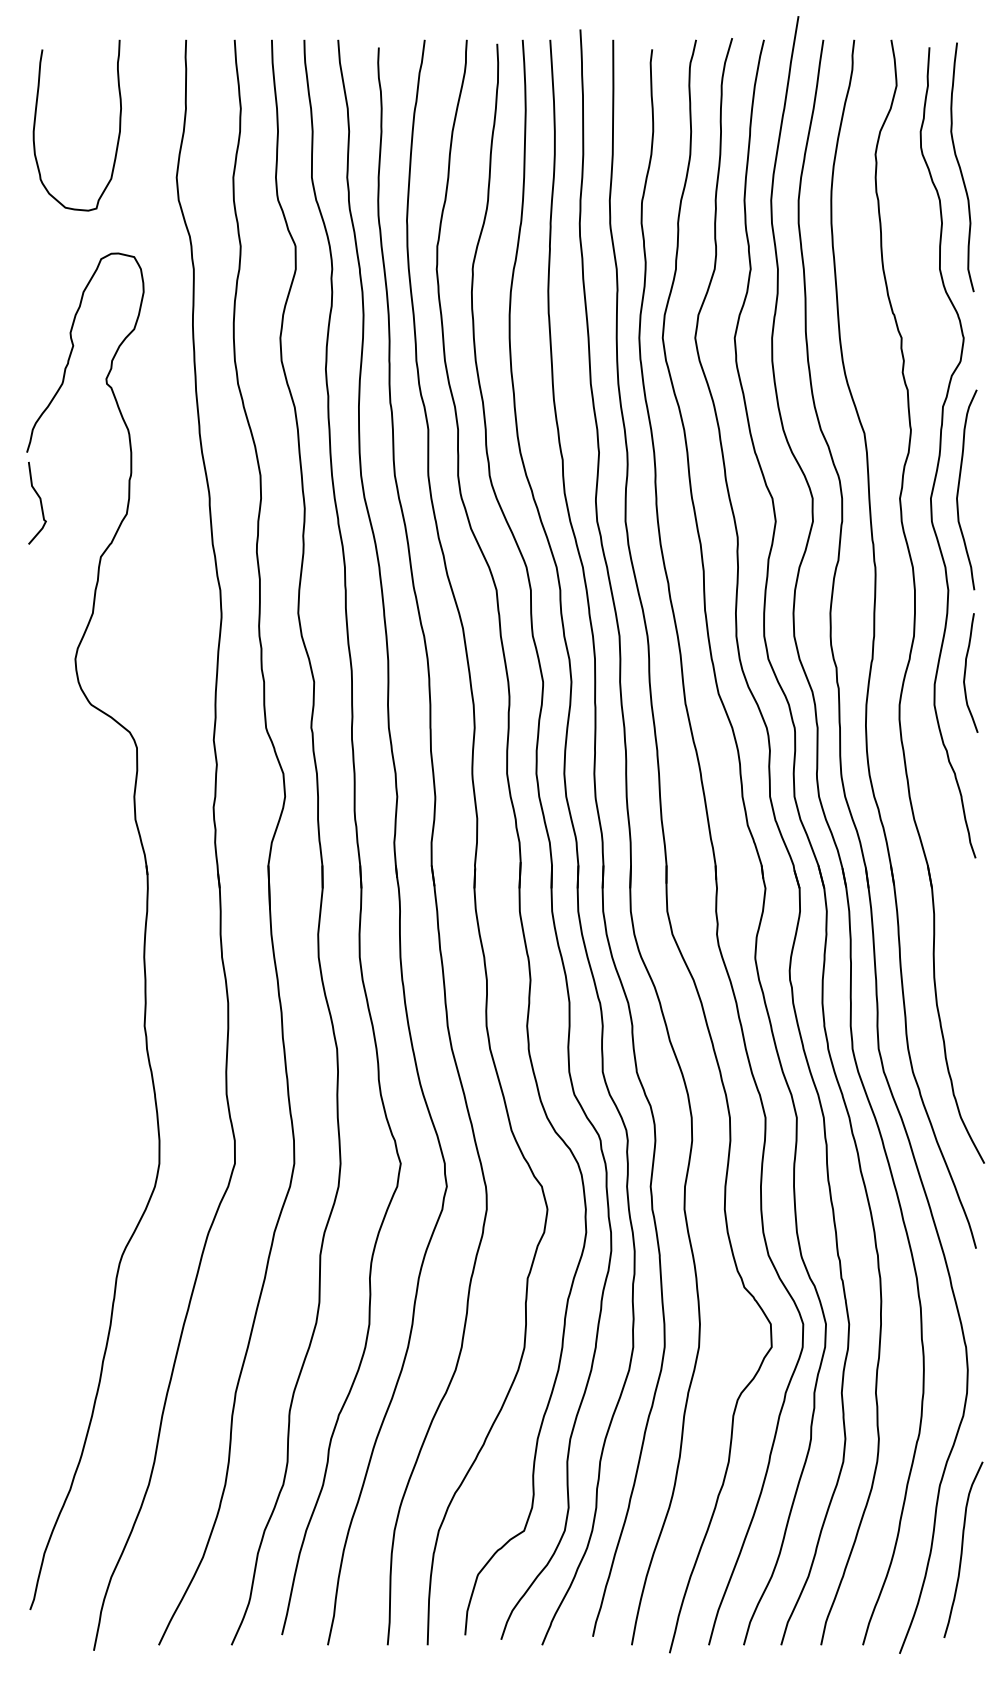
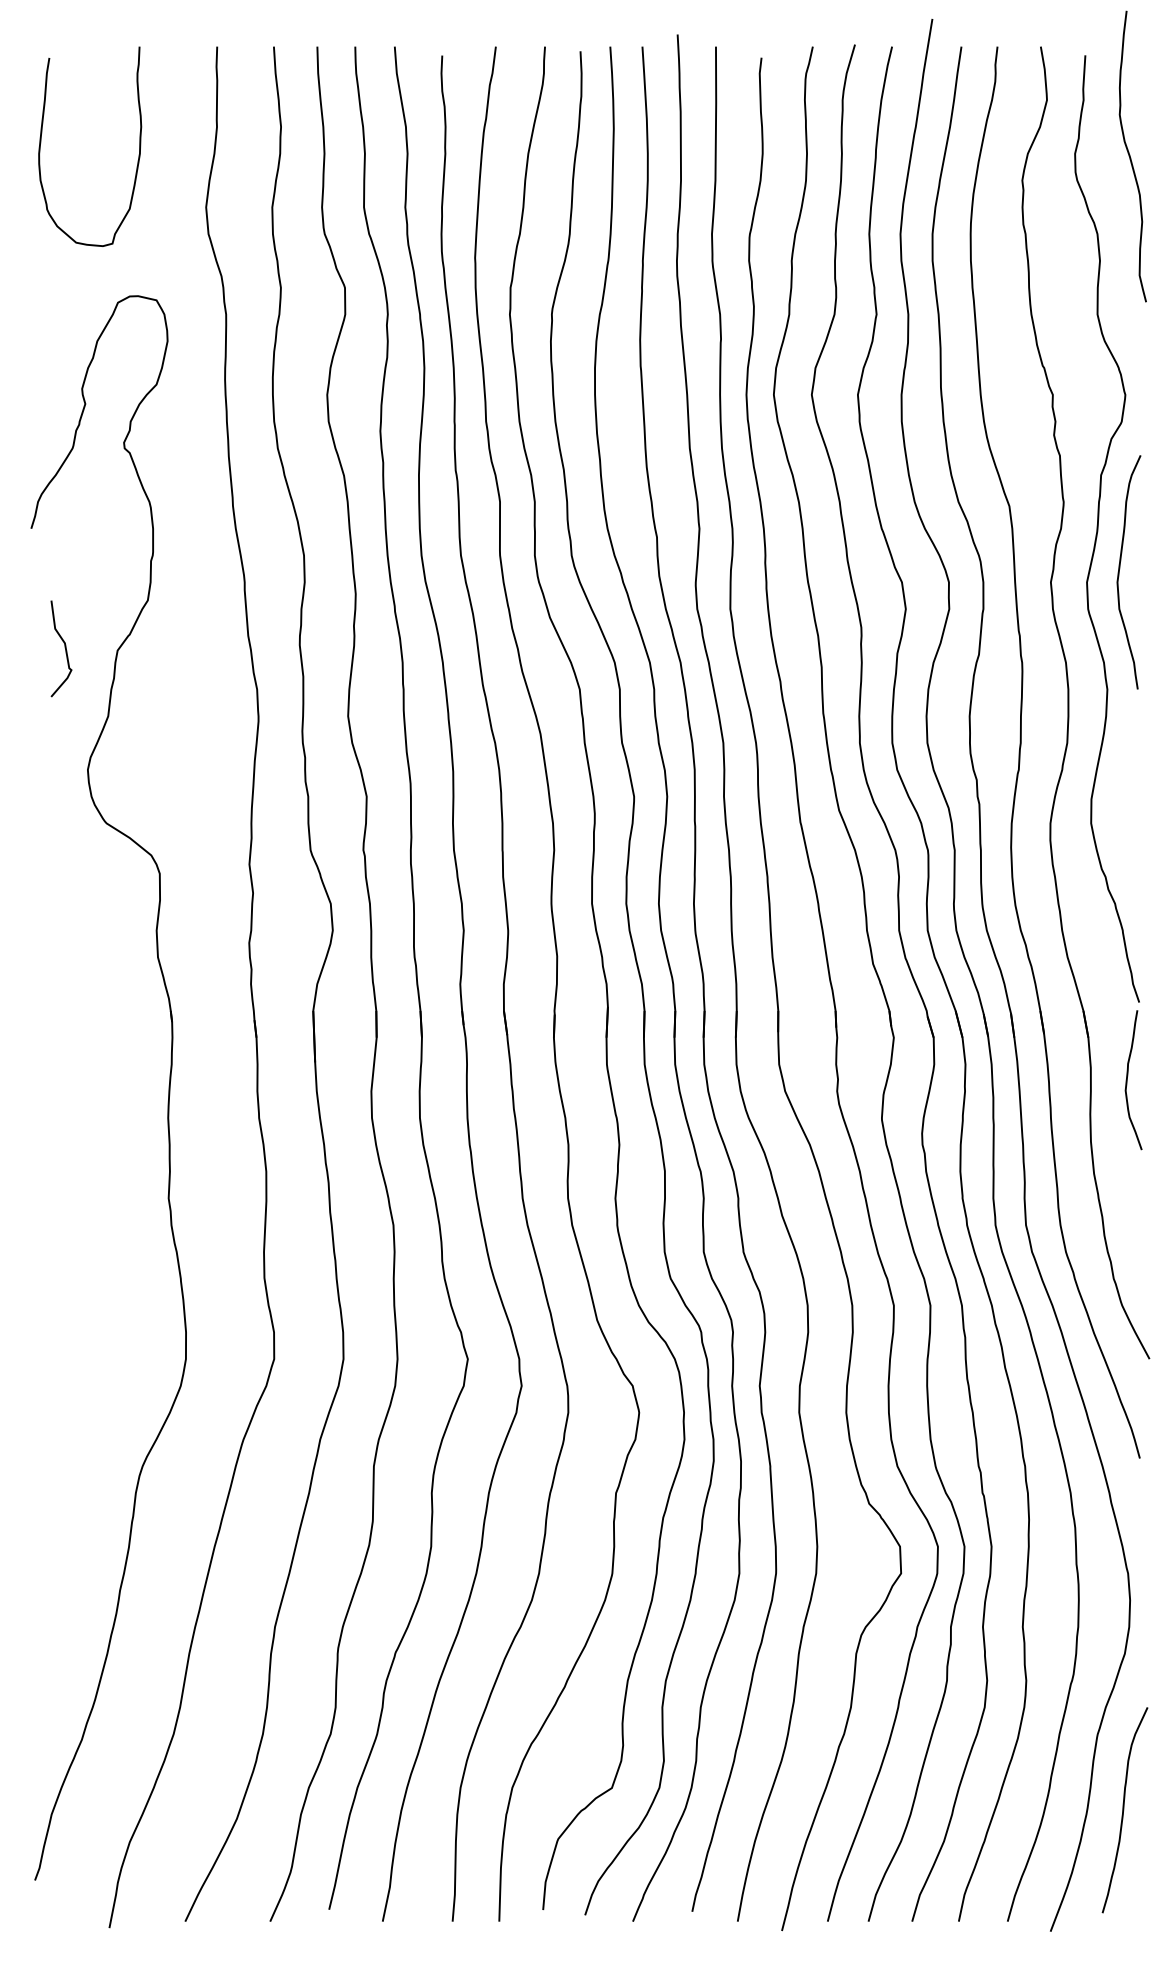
curve: (960, 167) -> (1130, 156), moved
curve: (40, 502) -> (64, 647), moved
curve: (965, 673) -> (1127, 1080), moved

